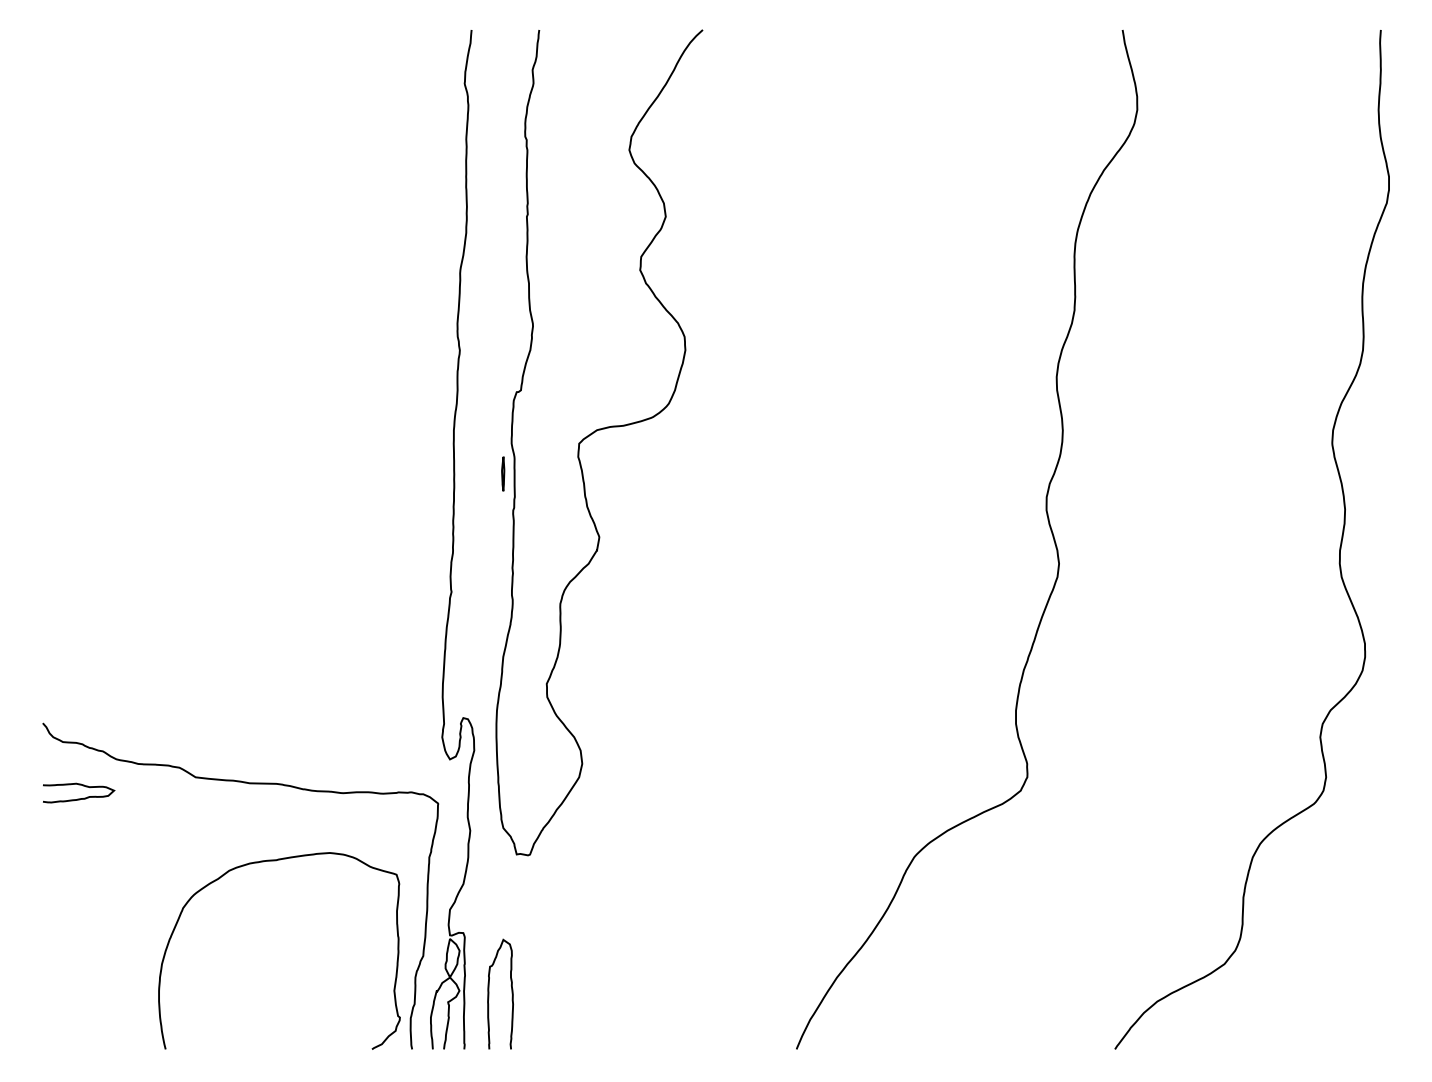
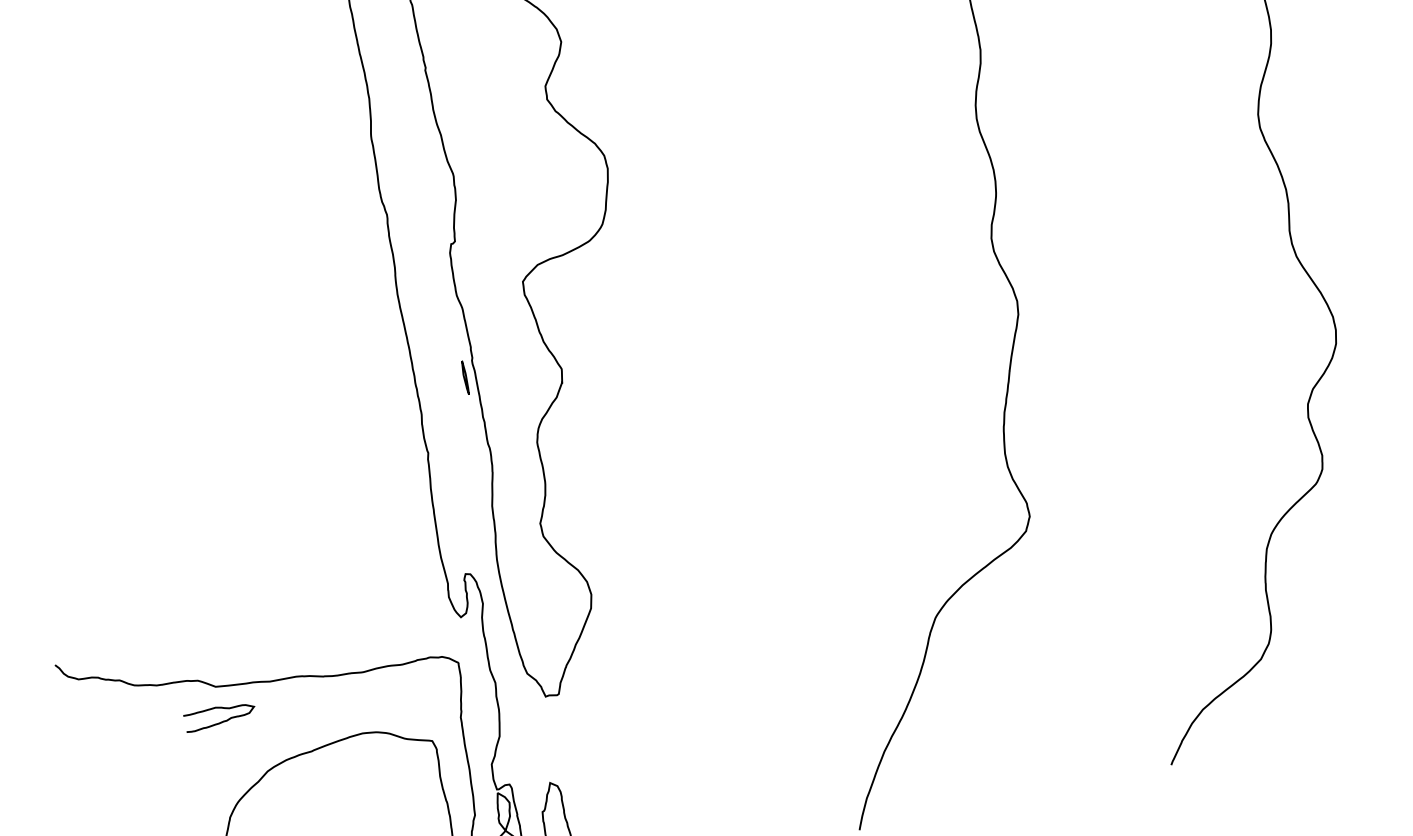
line: (503, 473) -> (465, 377), moved
curve: (79, 798) -> (221, 721), moved

